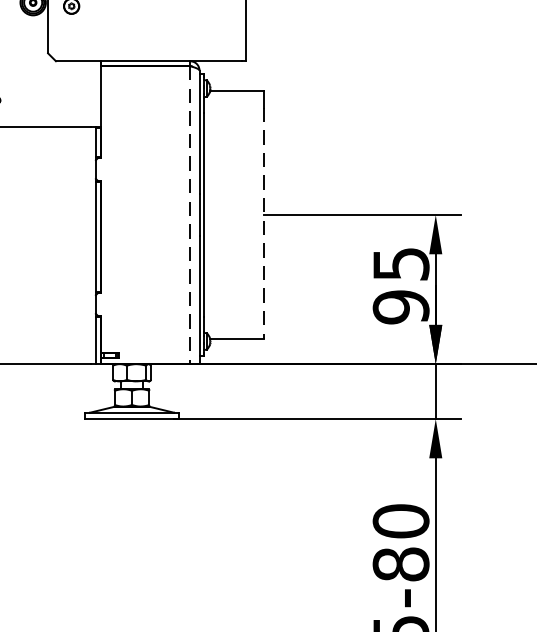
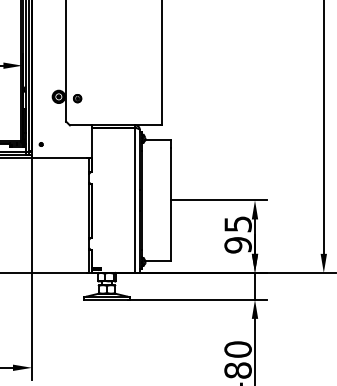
line: (190, 215) -> (135, 200), dashed -> solid
line: (264, 223) -> (171, 204), dashed -> solid

